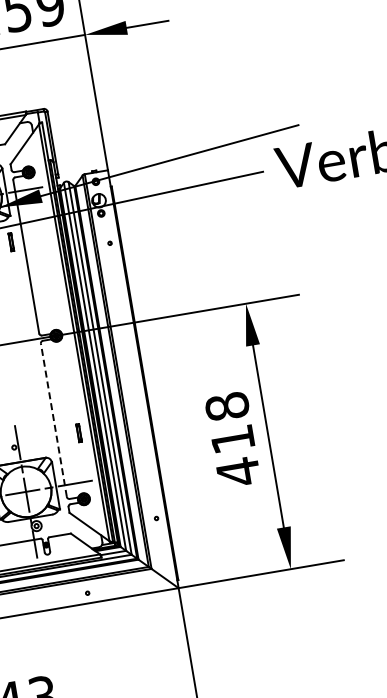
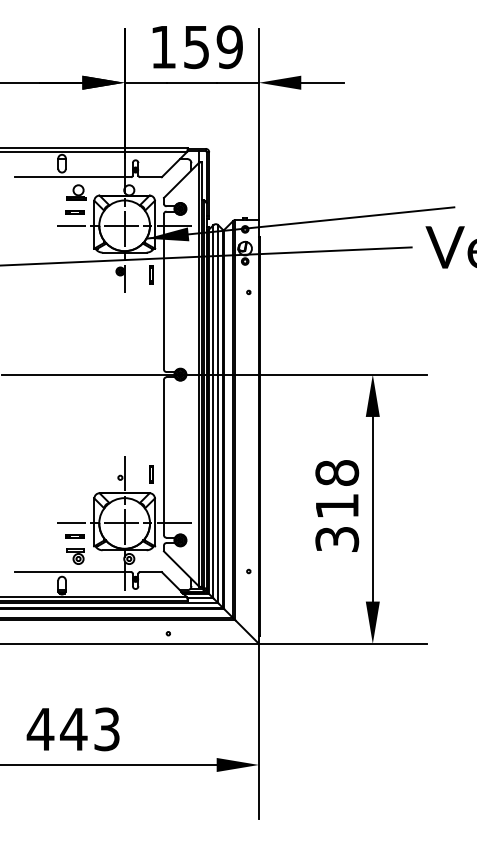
line: (53, 420) -> (163, 457), dashed -> solid
part: (78, 433) -> (151, 474), moved
text: (238, 472) -> (337, 539), 418 -> 318

